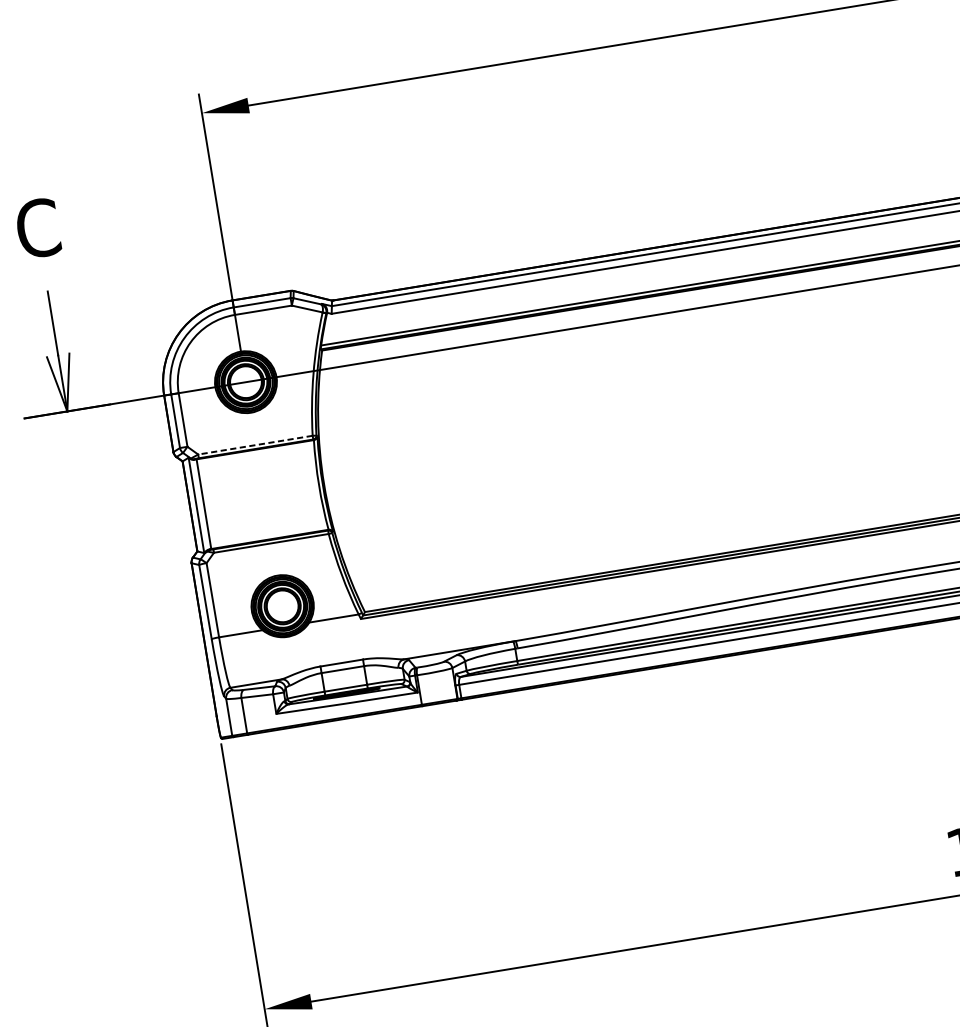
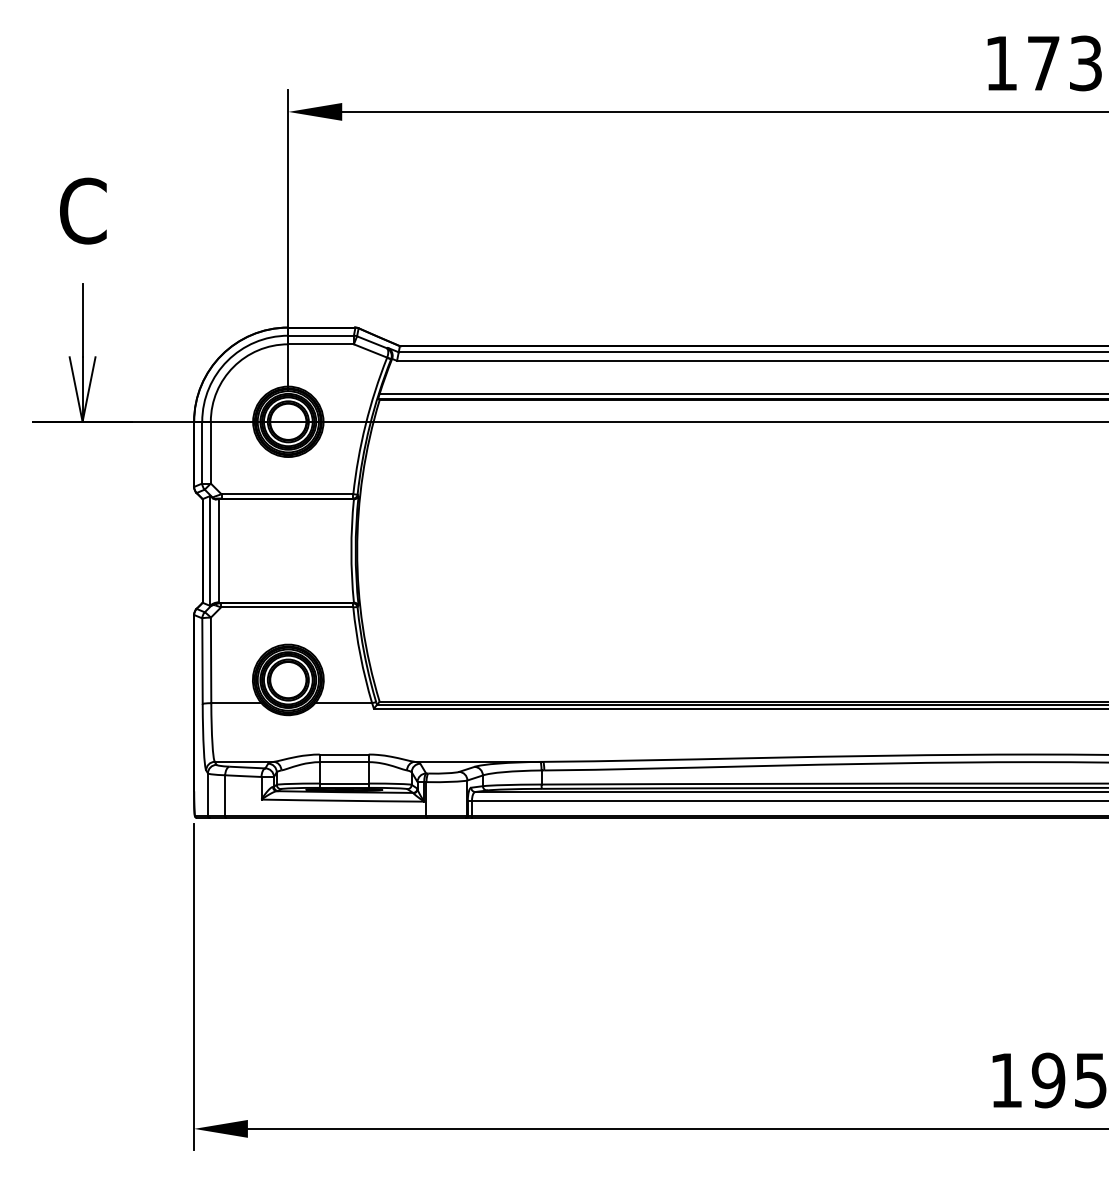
line: (255, 445) -> (287, 494), dashed -> solid

